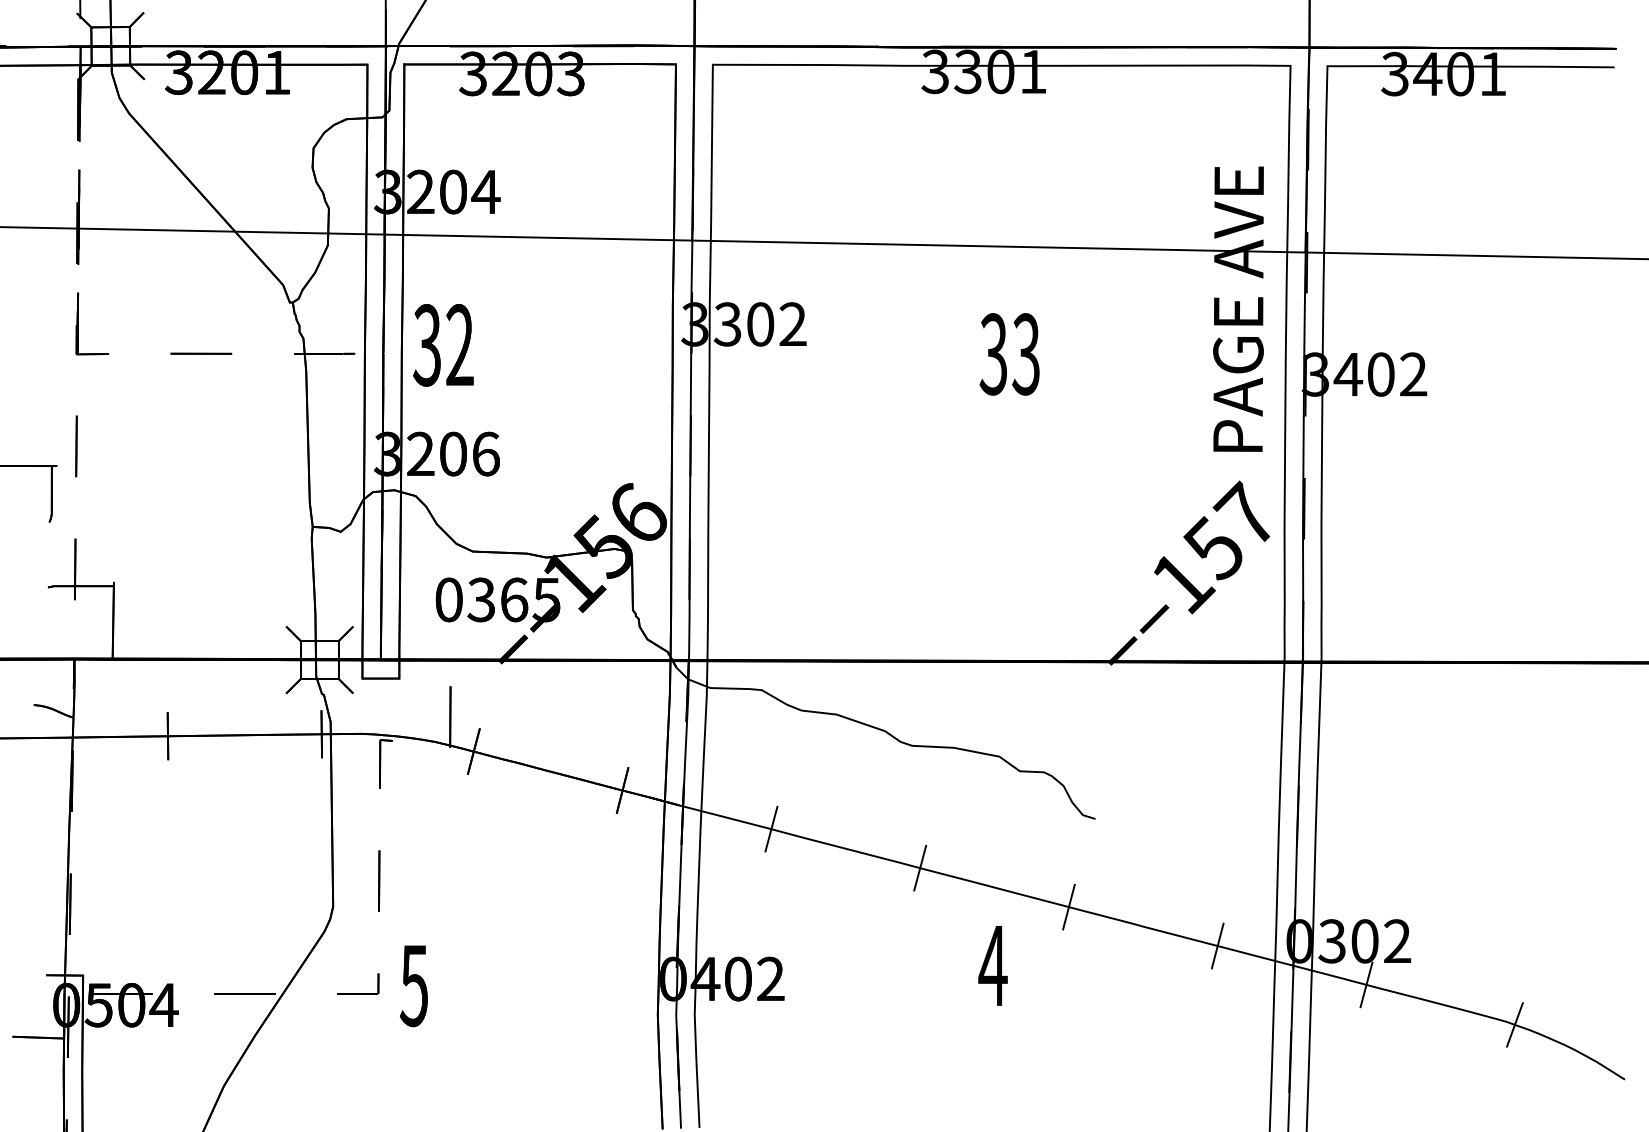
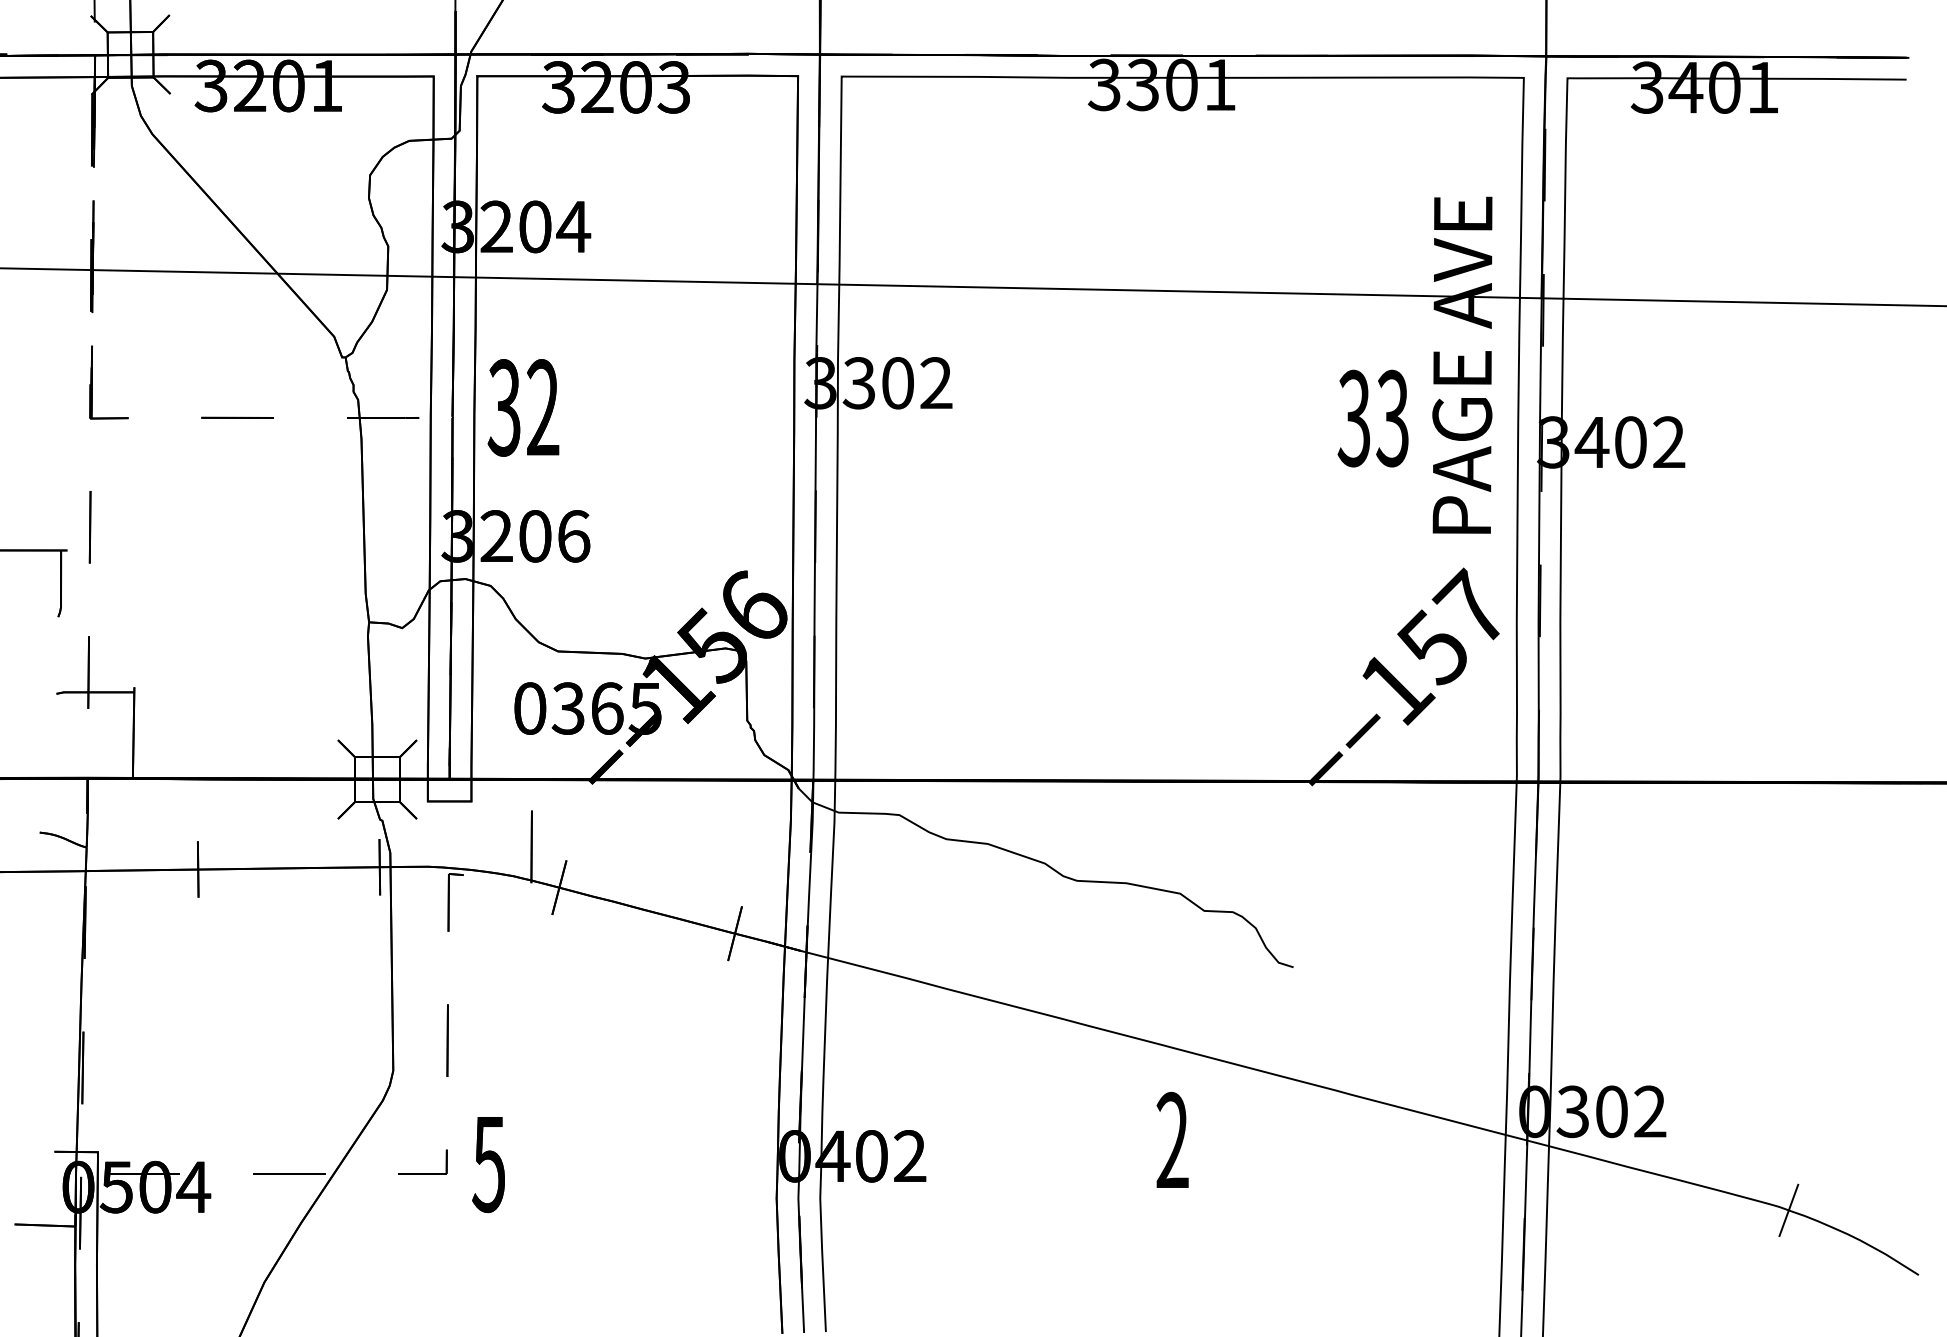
text: (1009, 354) -> (1372, 418), moved
line: (771, 828) -> (910, 978), removed
line: (920, 868) -> (1086, 1025), removed
line: (1069, 907) -> (1262, 1071), removed
line: (1217, 945) -> (1437, 1116), removed
text: (993, 964) -> (1172, 1139), 4 -> 2
line: (1366, 984) -> (1613, 1162), removed

